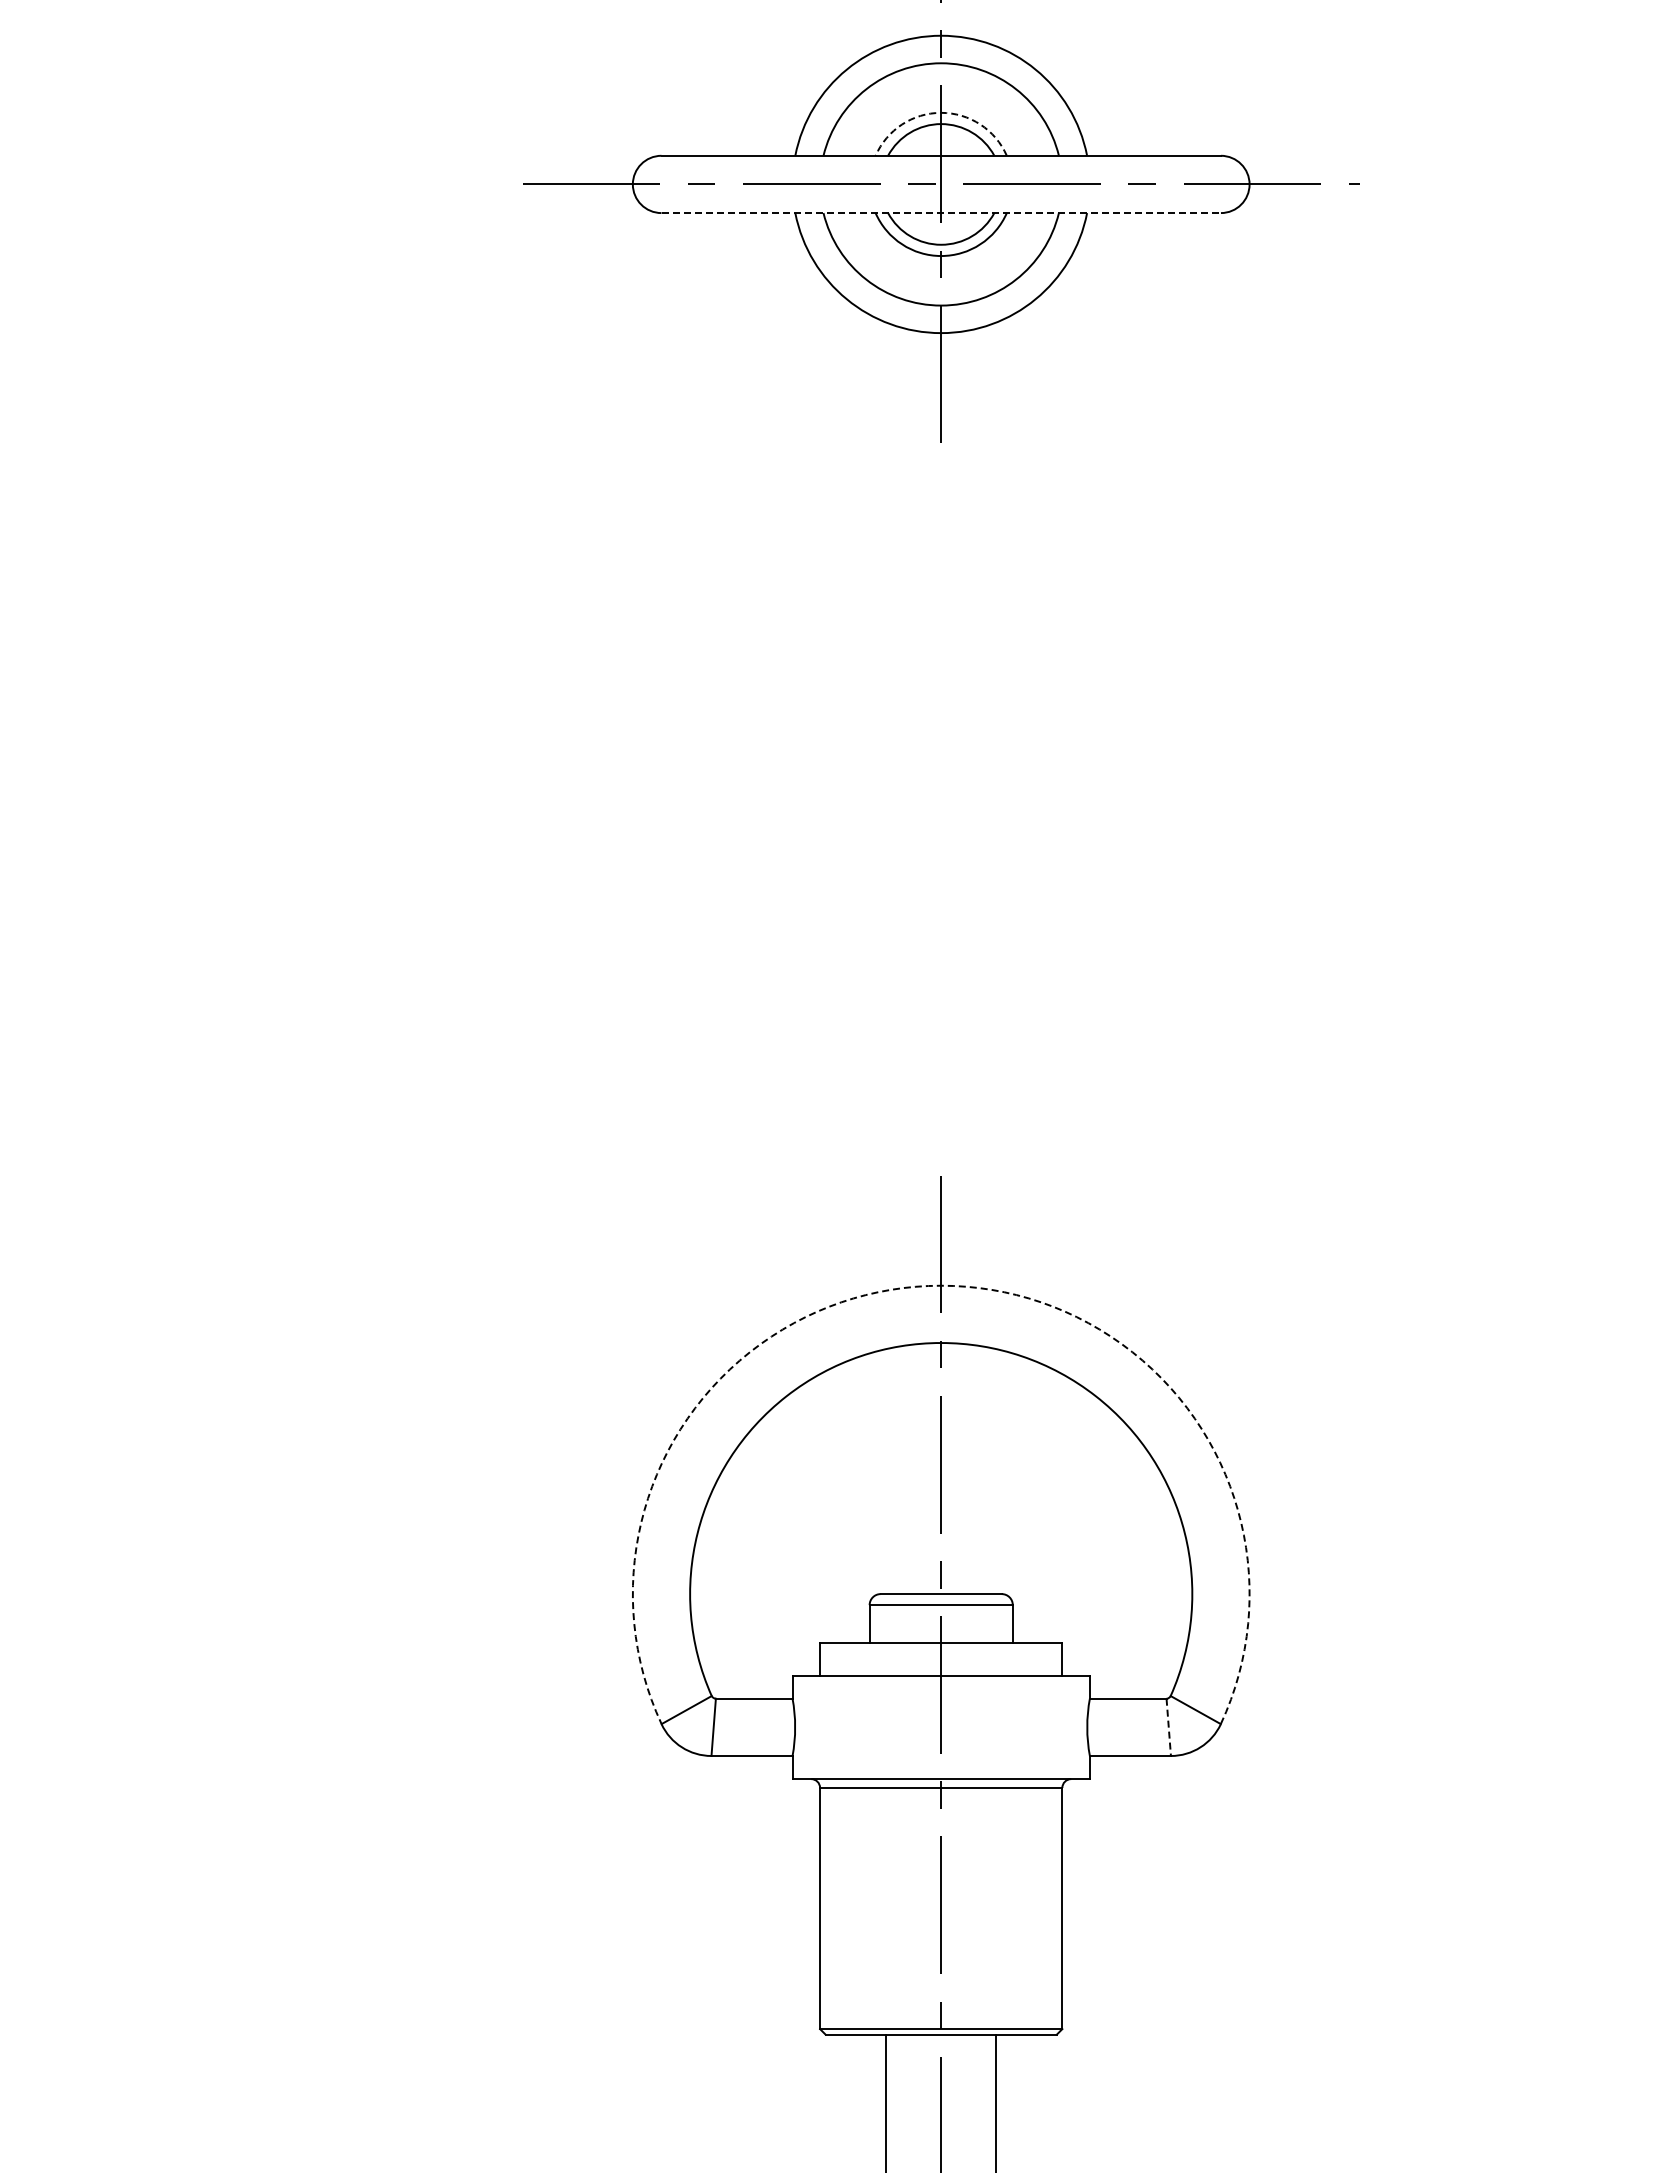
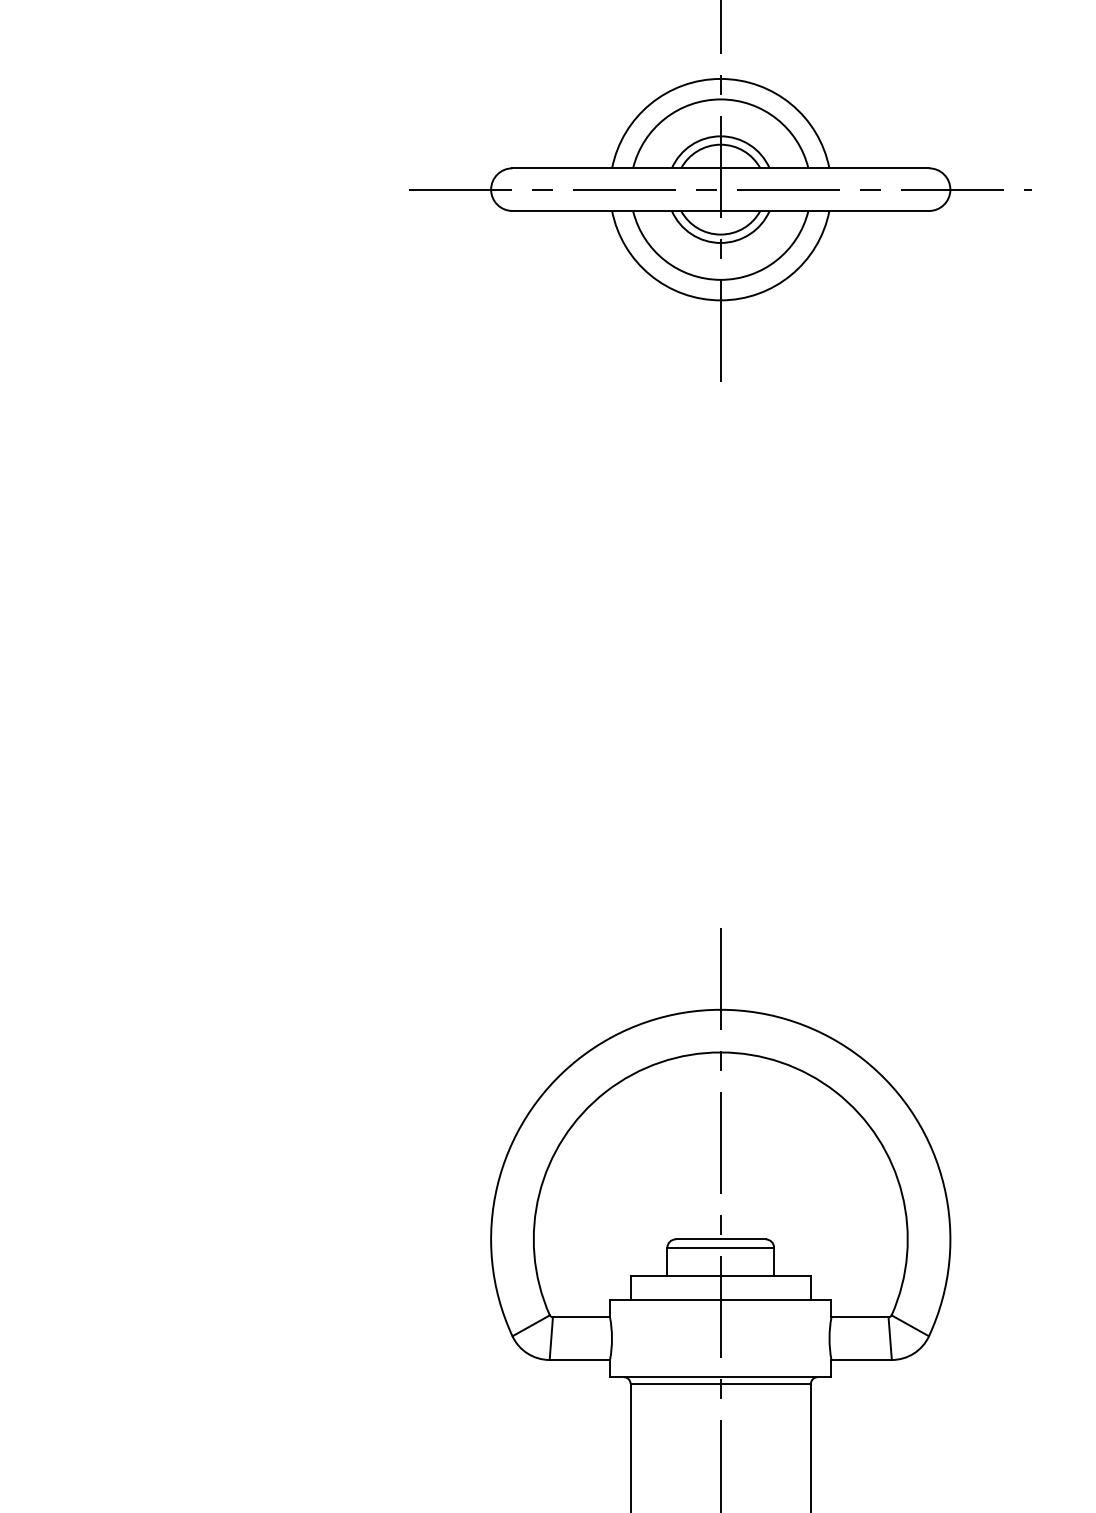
arc: (941, 112) -> (720, 136), dashed -> solid
line: (941, 213) -> (720, 211), dashed -> solid
arc: (941, 1285) -> (720, 1009), dashed -> solid
line: (1168, 1727) -> (890, 1338), dashed -> solid

